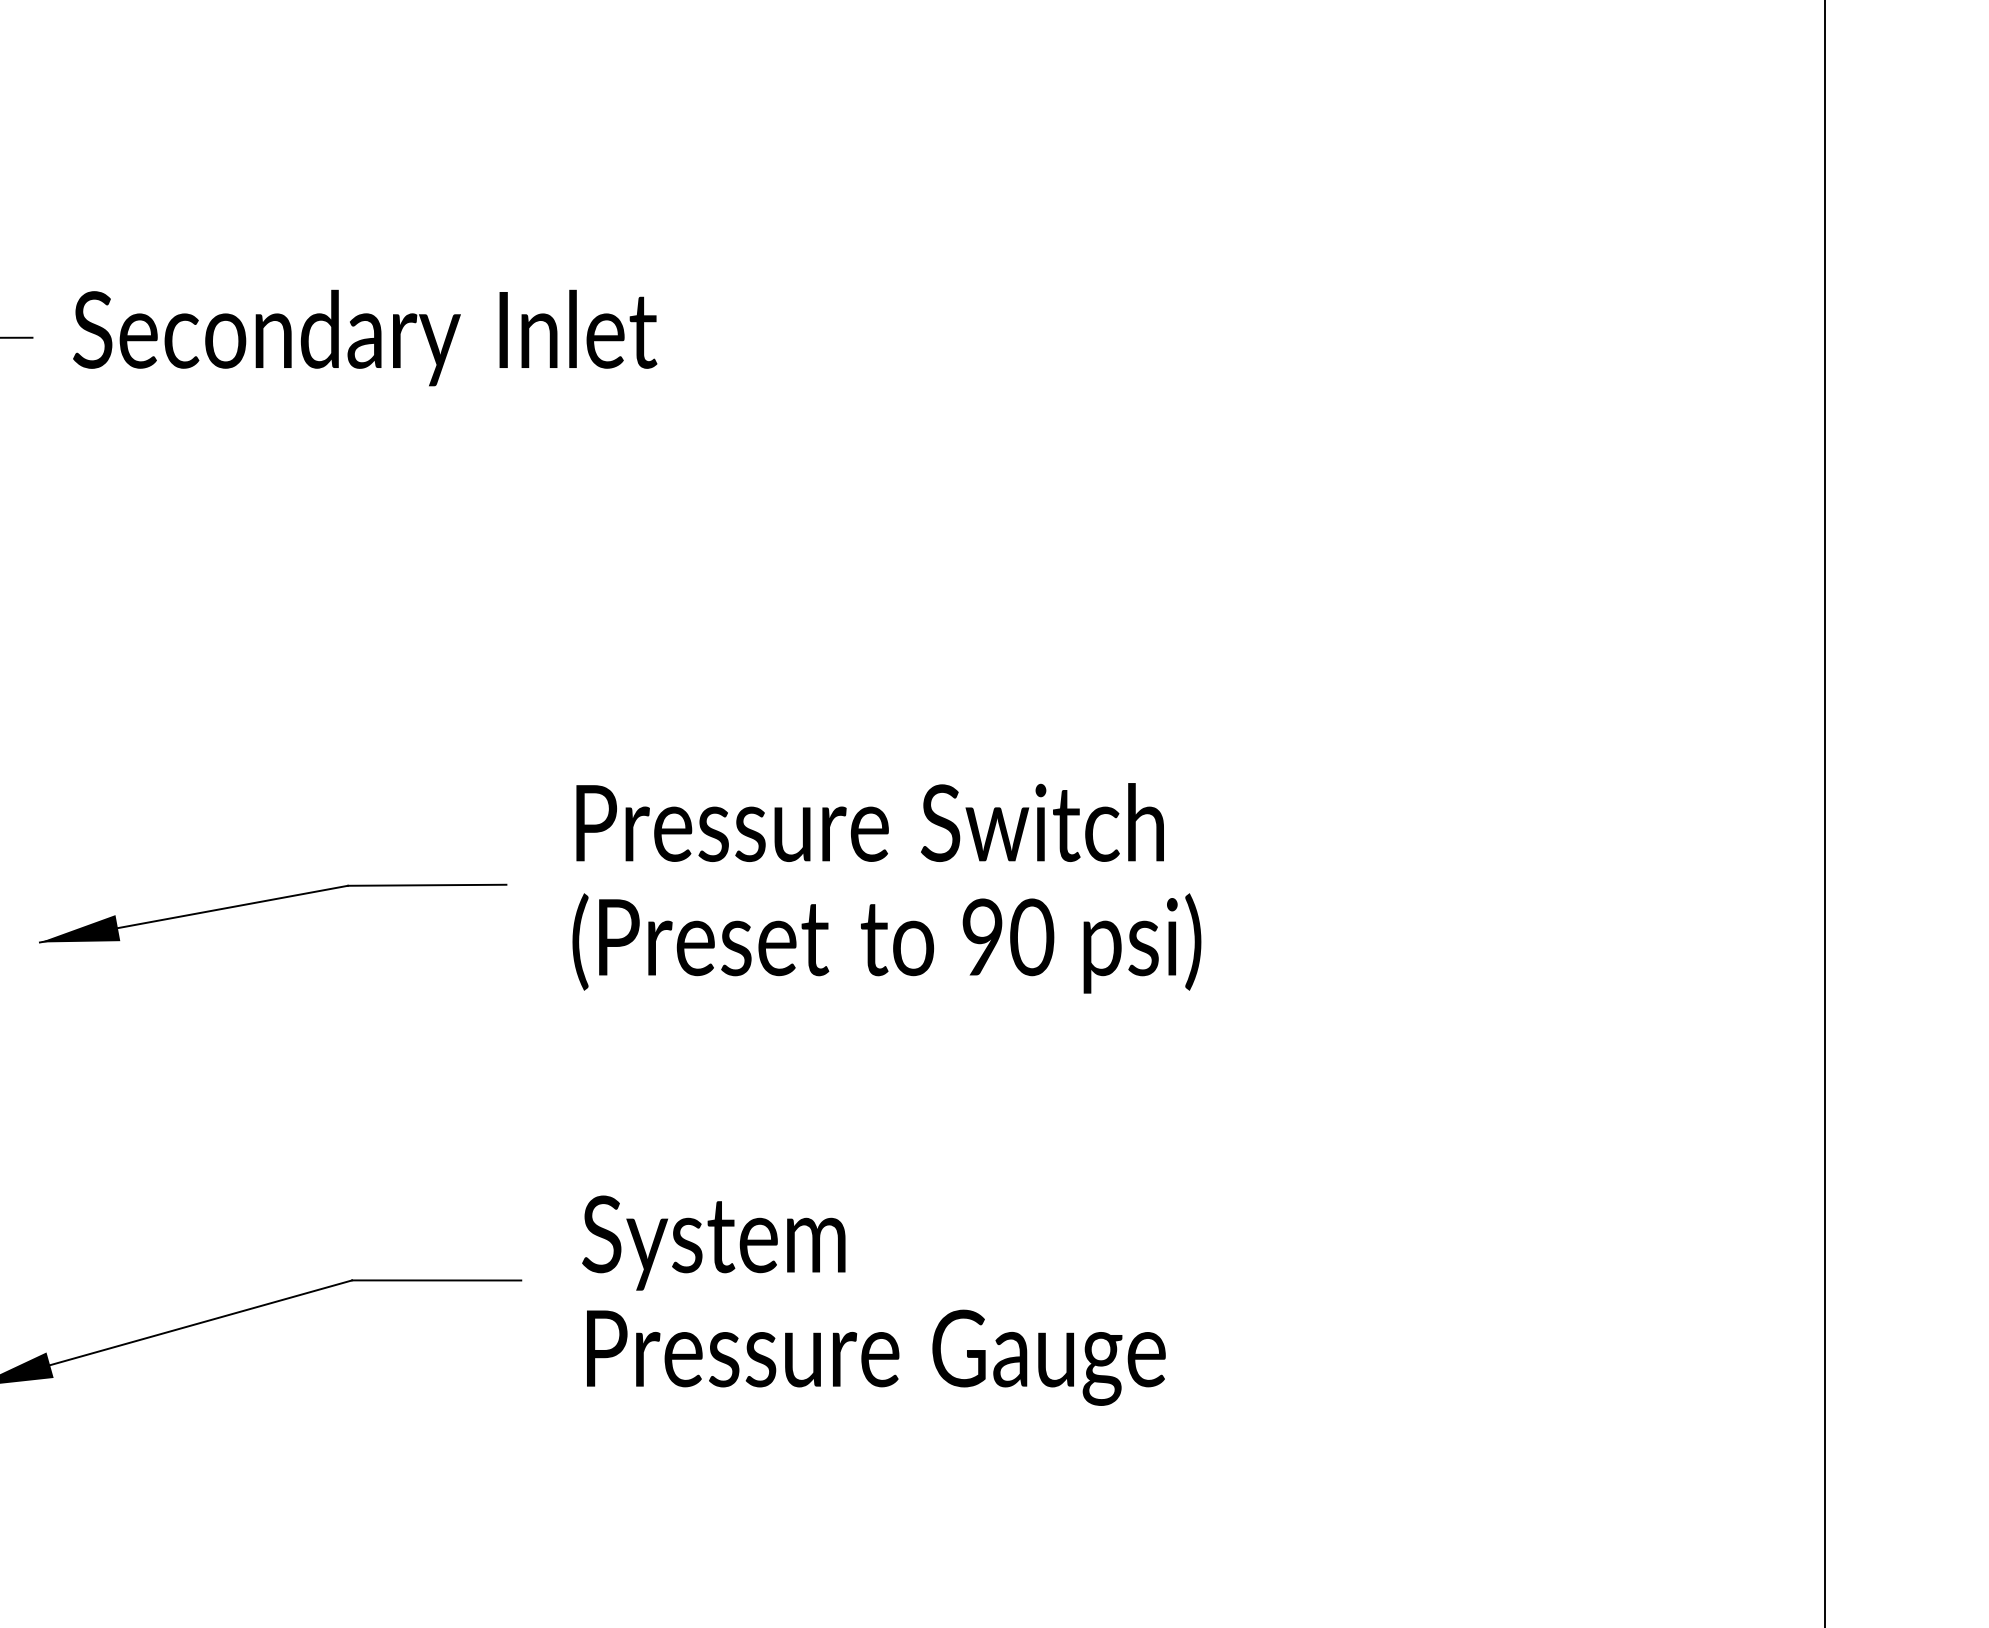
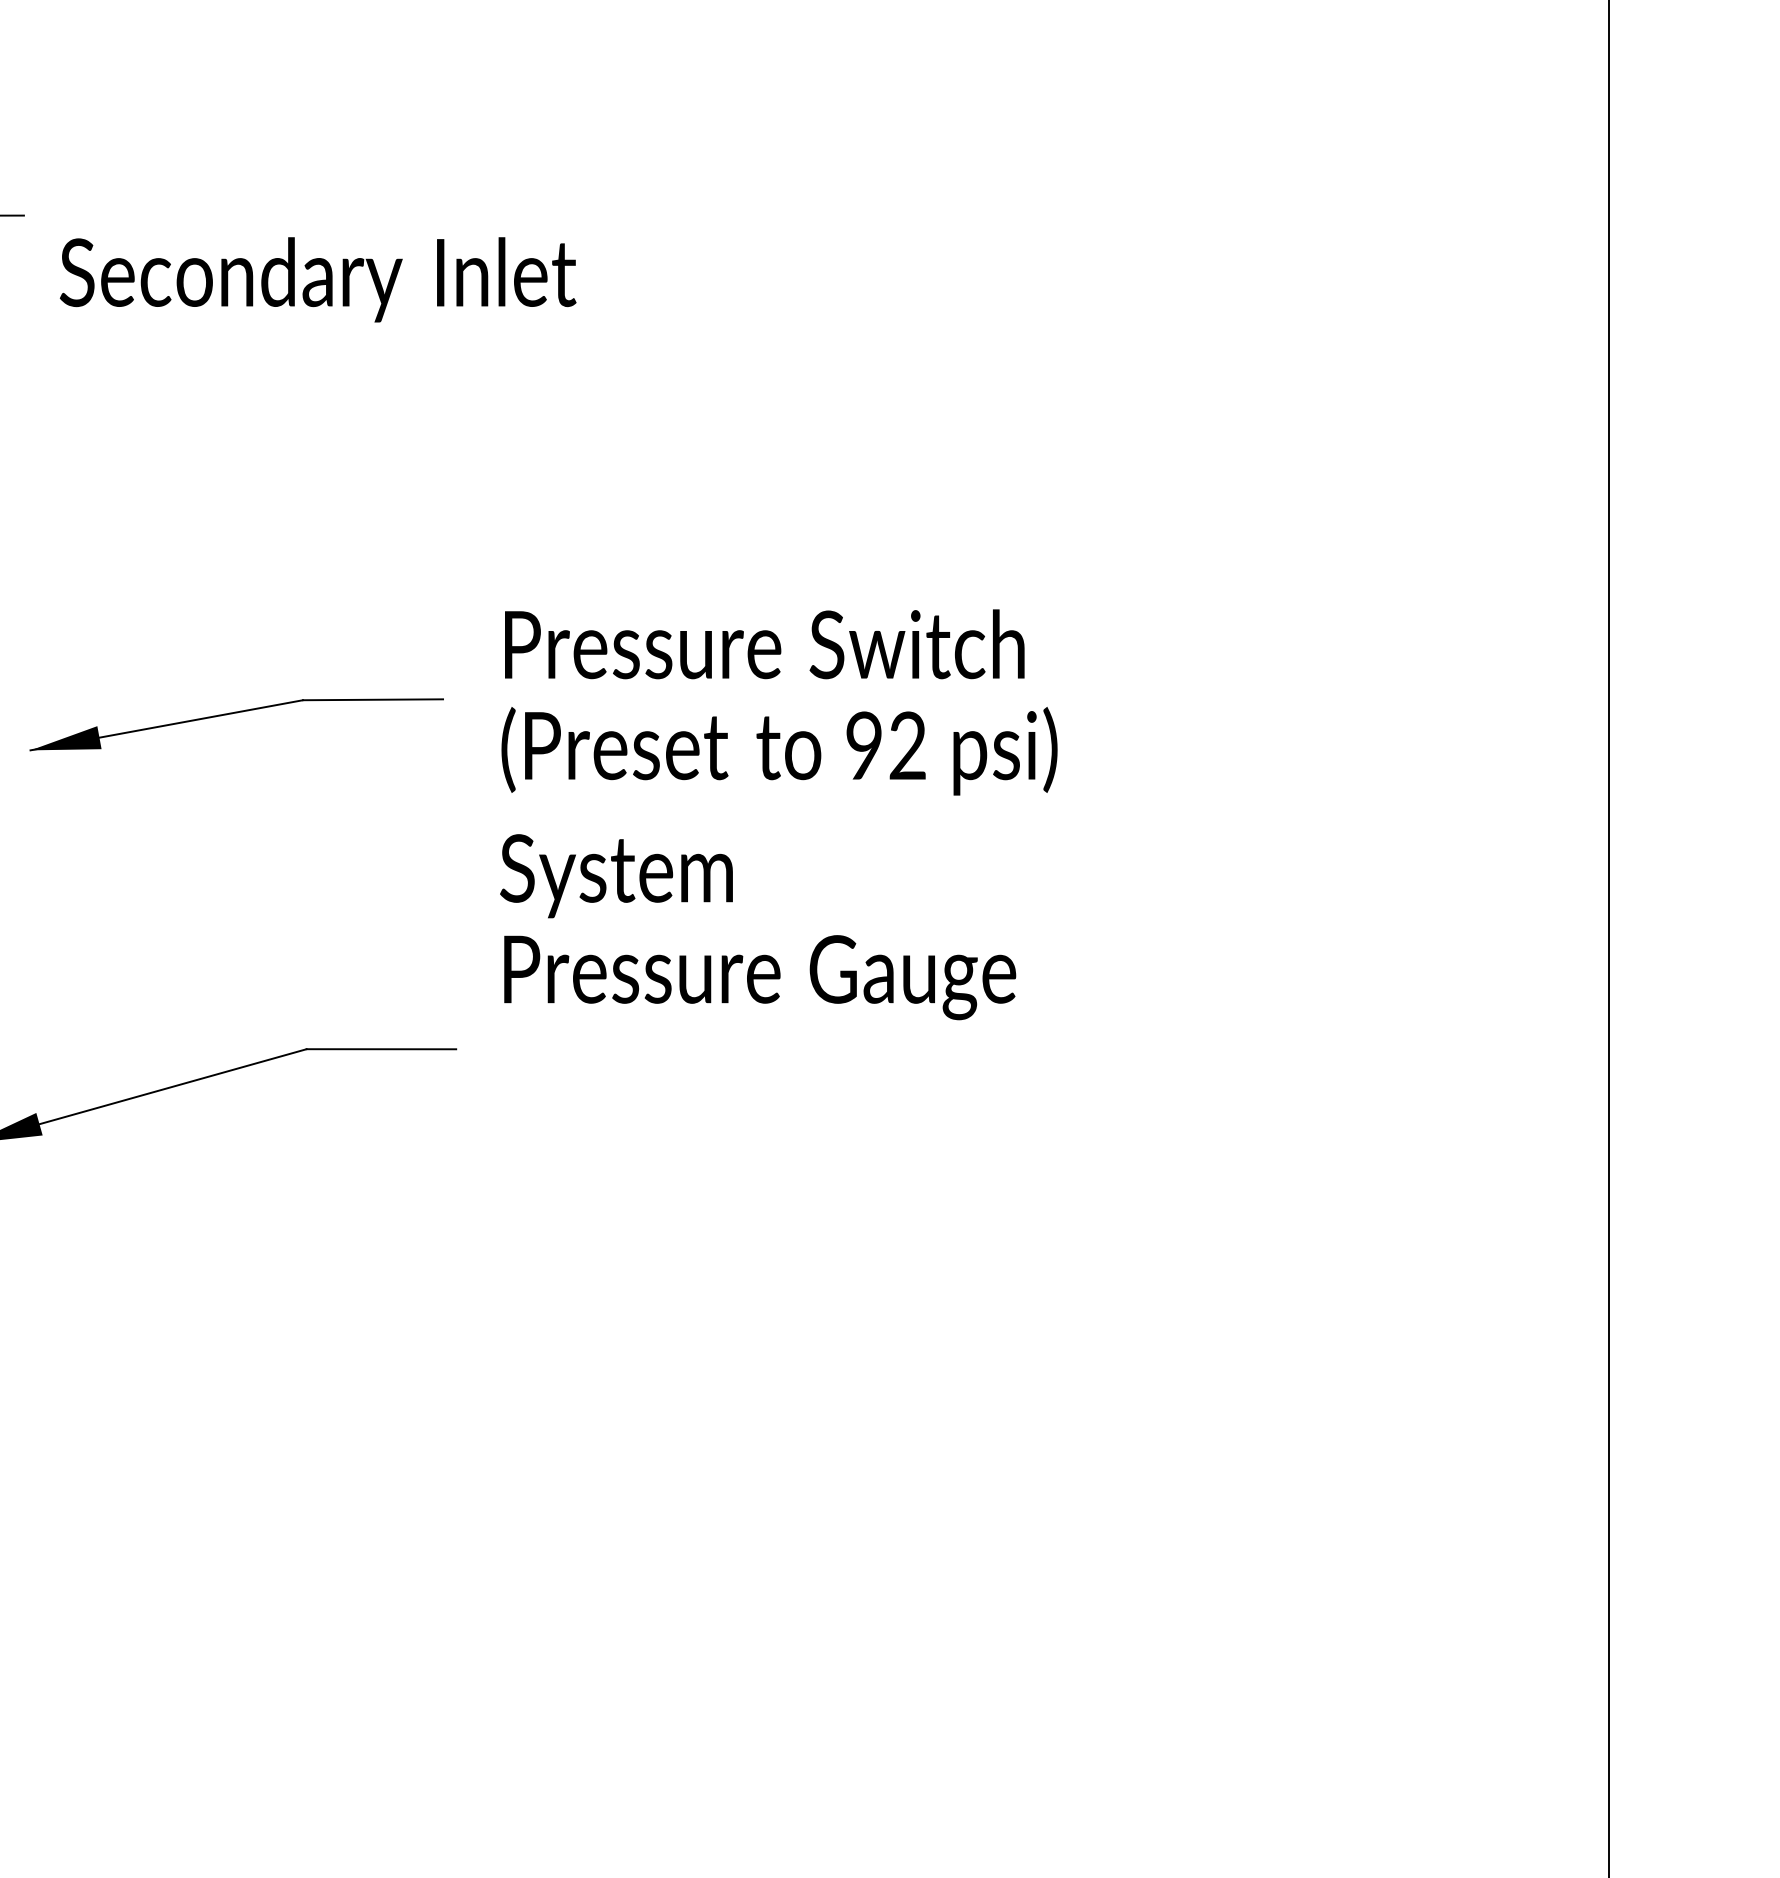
text: (364, 337) -> (317, 279), moved
text: (1031, 936) -> (907, 745), 90 -> 92
text: (874, 1301) -> (758, 927), moved

